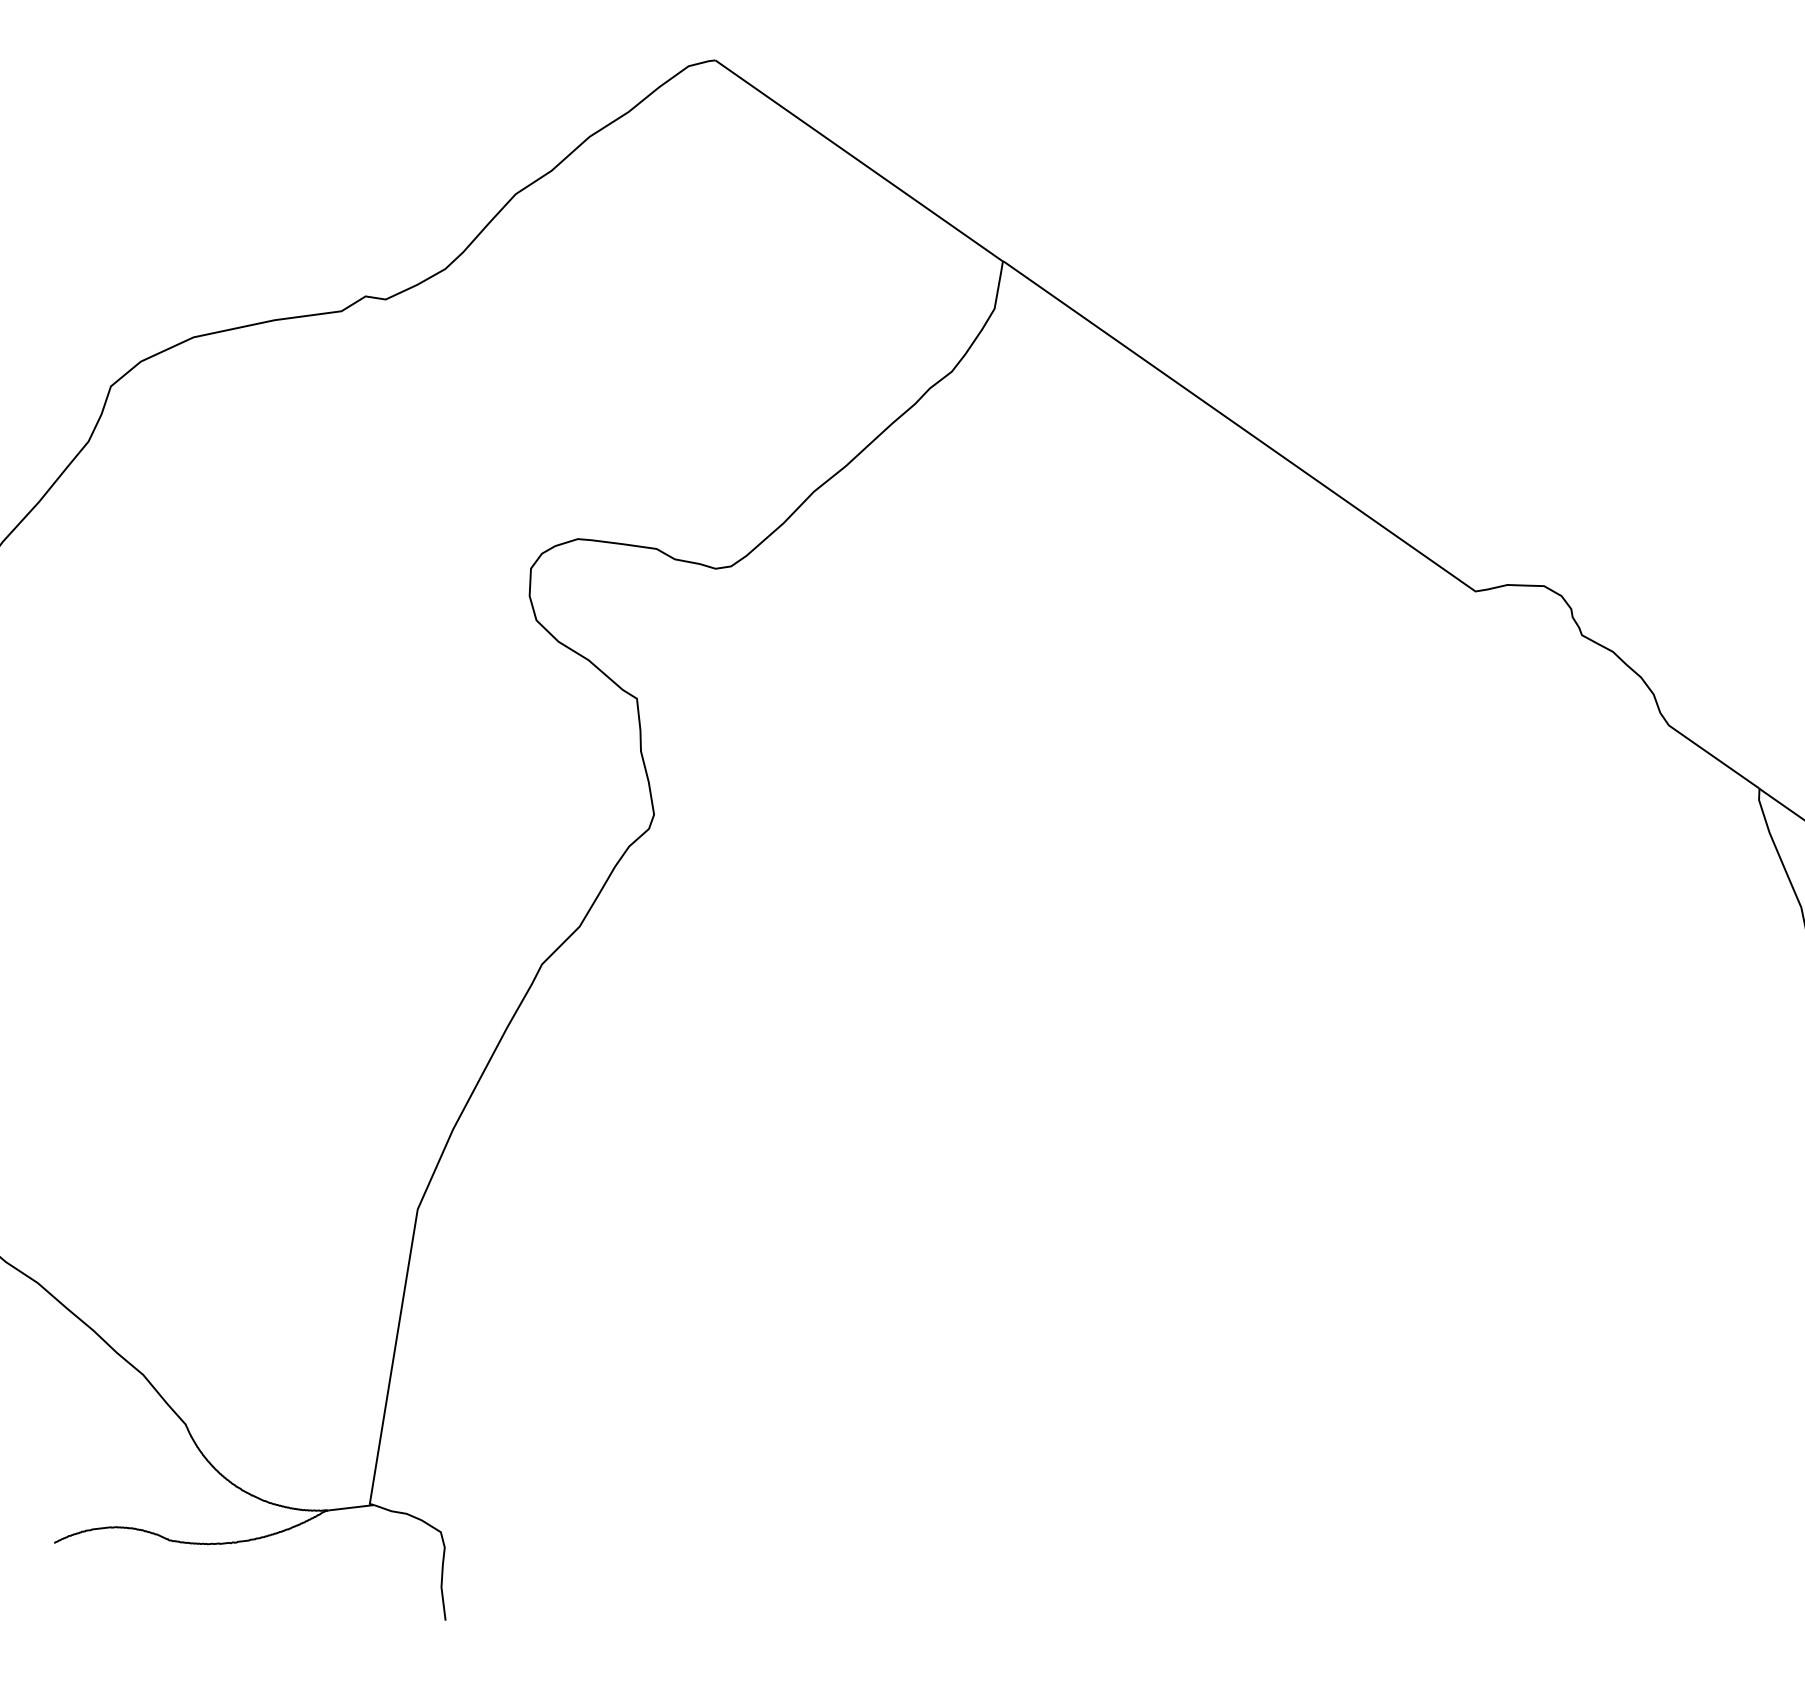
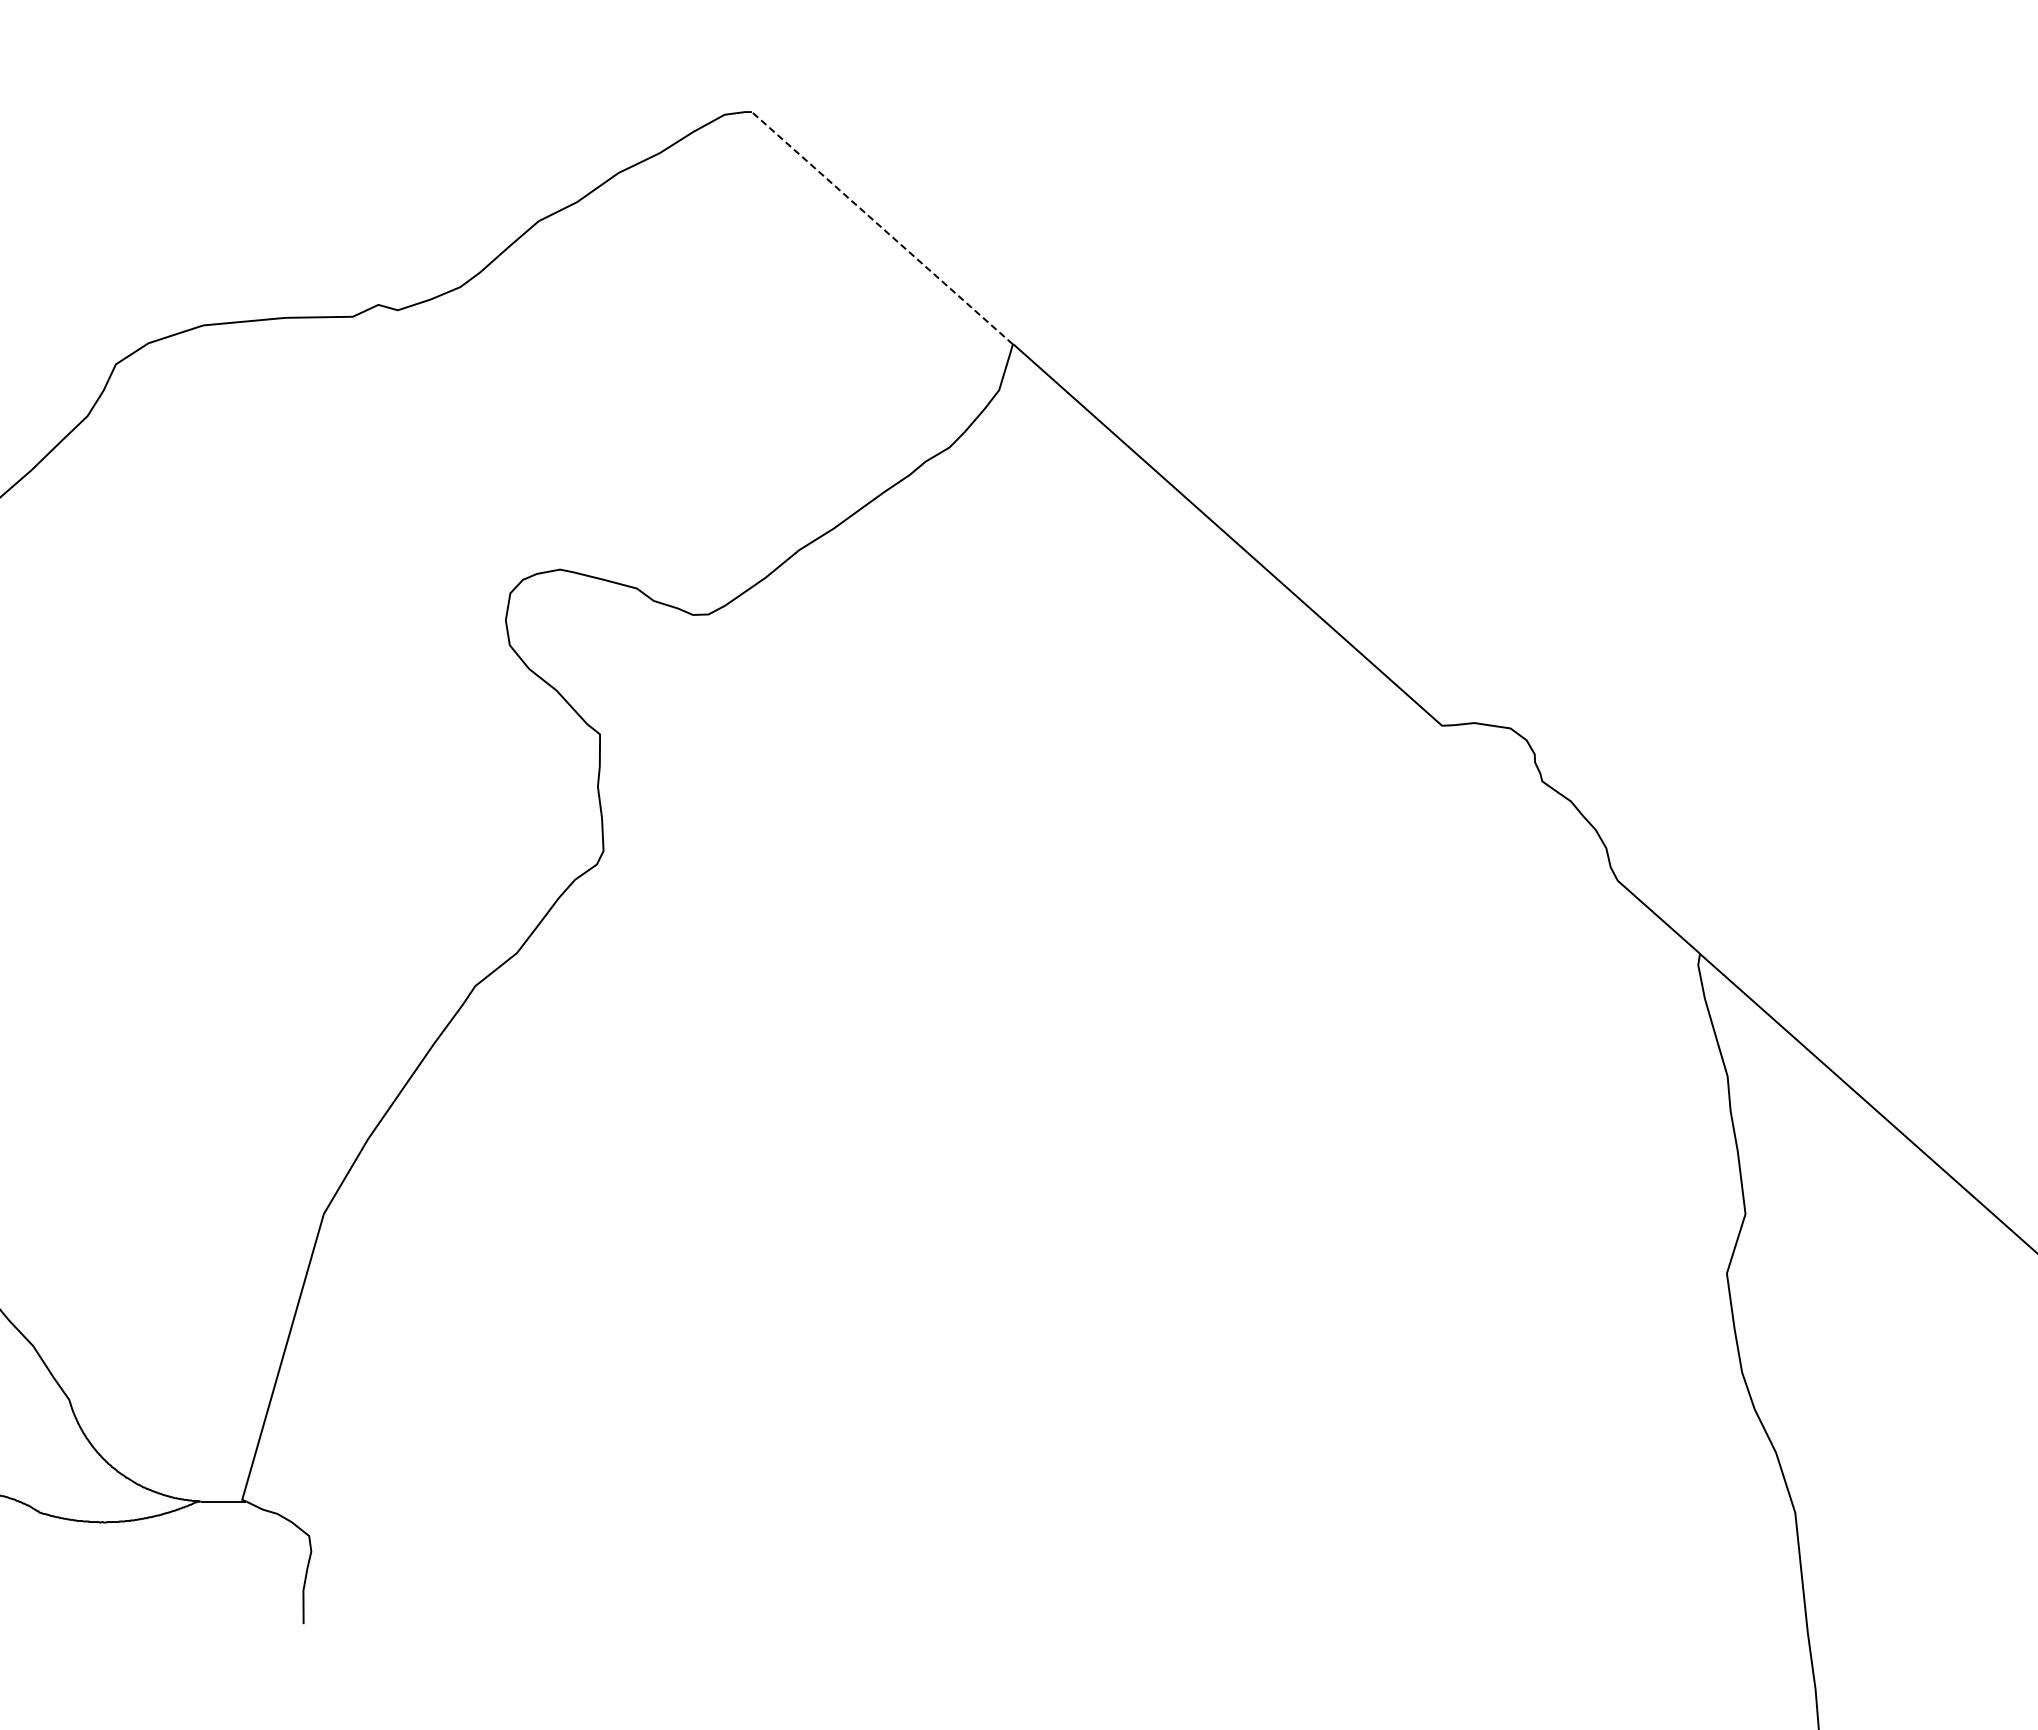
line: (859, 161) -> (882, 228), solid -> dashed

